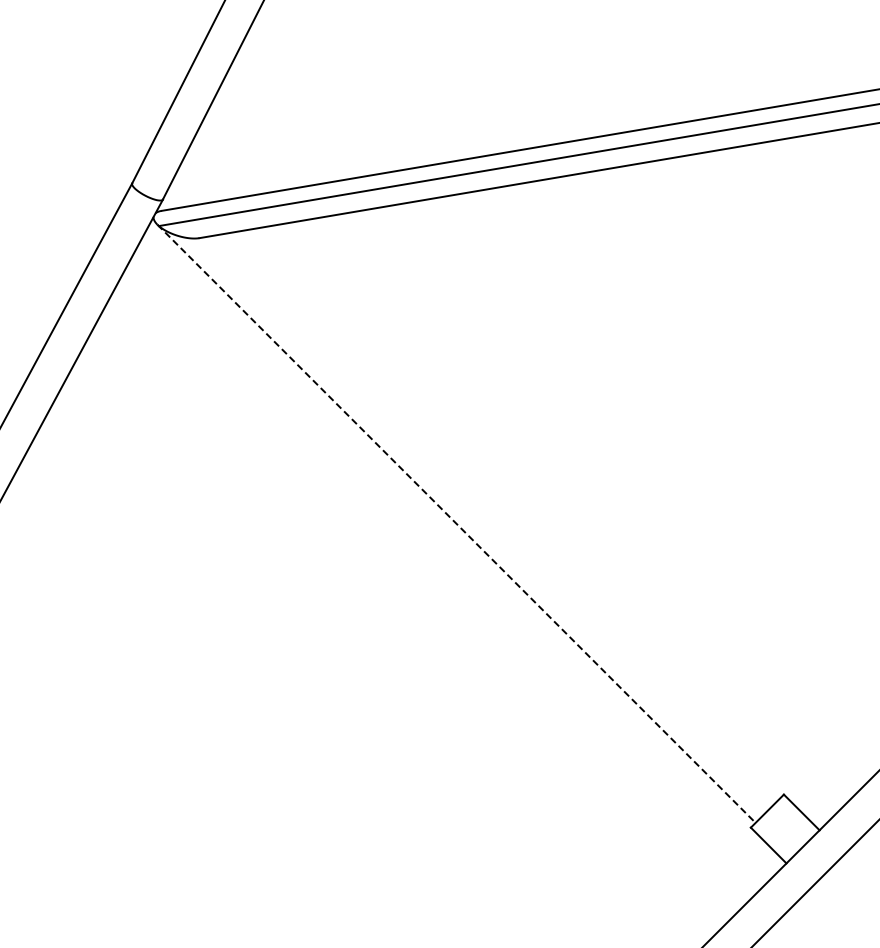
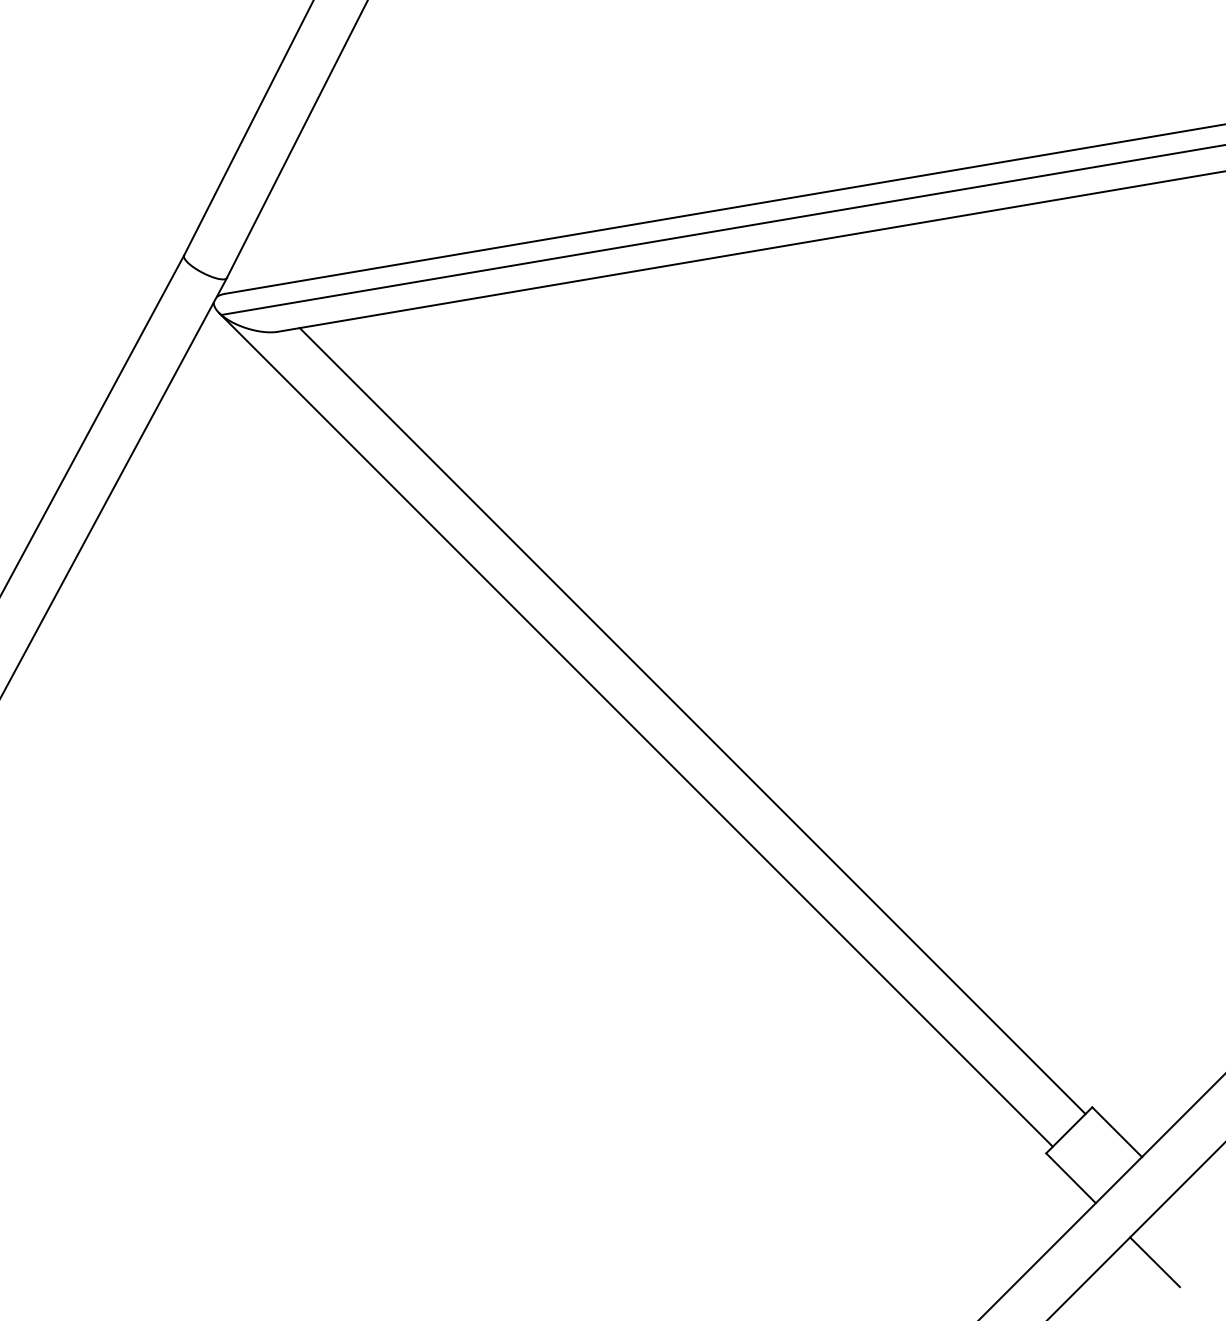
line: (497, 517) -> (693, 721), added
line: (456, 523) -> (635, 729), dashed -> solid
line: (828, 905) -> (1154, 1261), added

